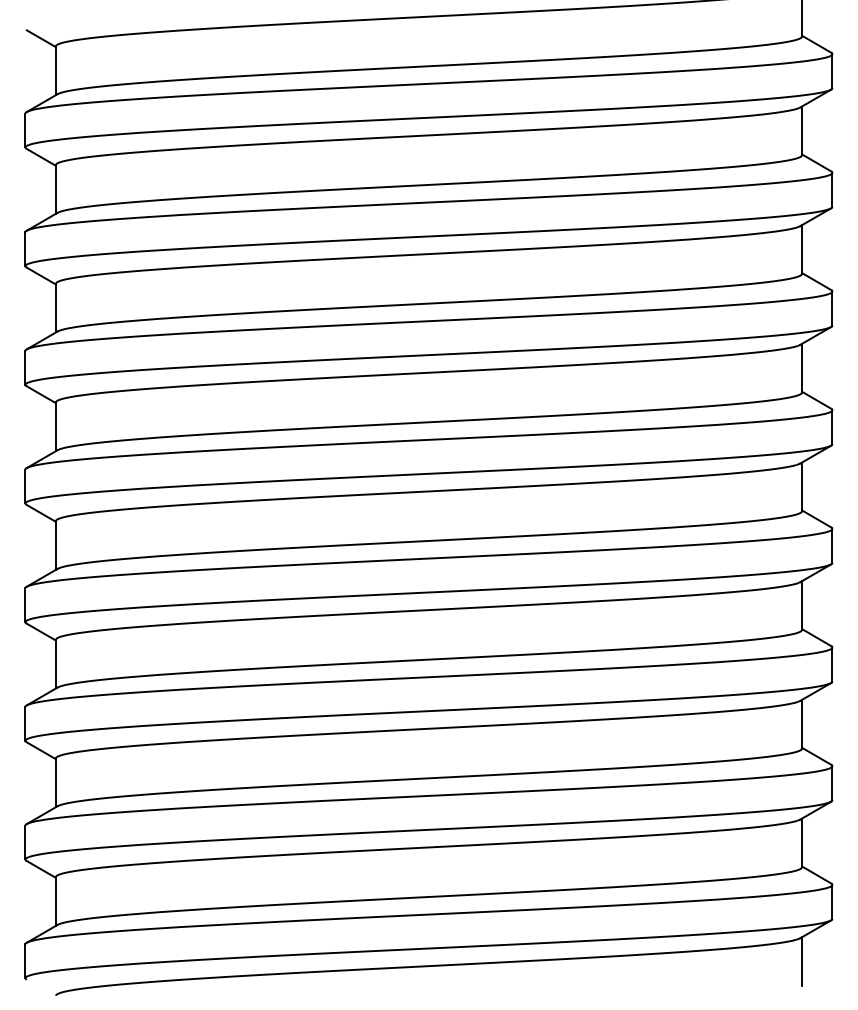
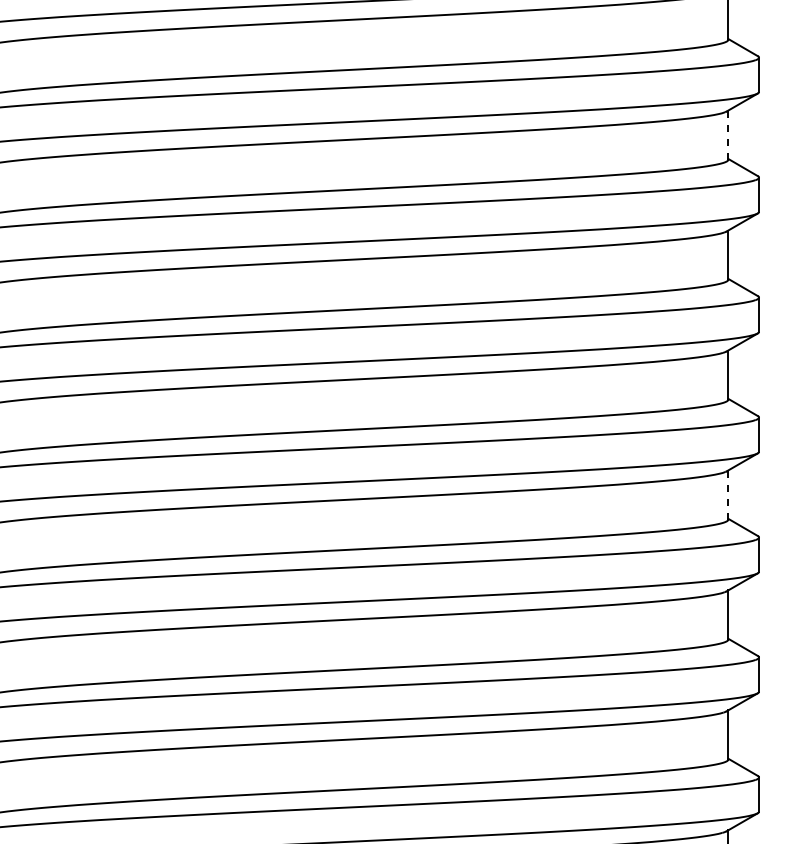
line: (801, 249) -> (727, 135), solid -> dashed
line: (801, 605) -> (727, 494), solid -> dashed

